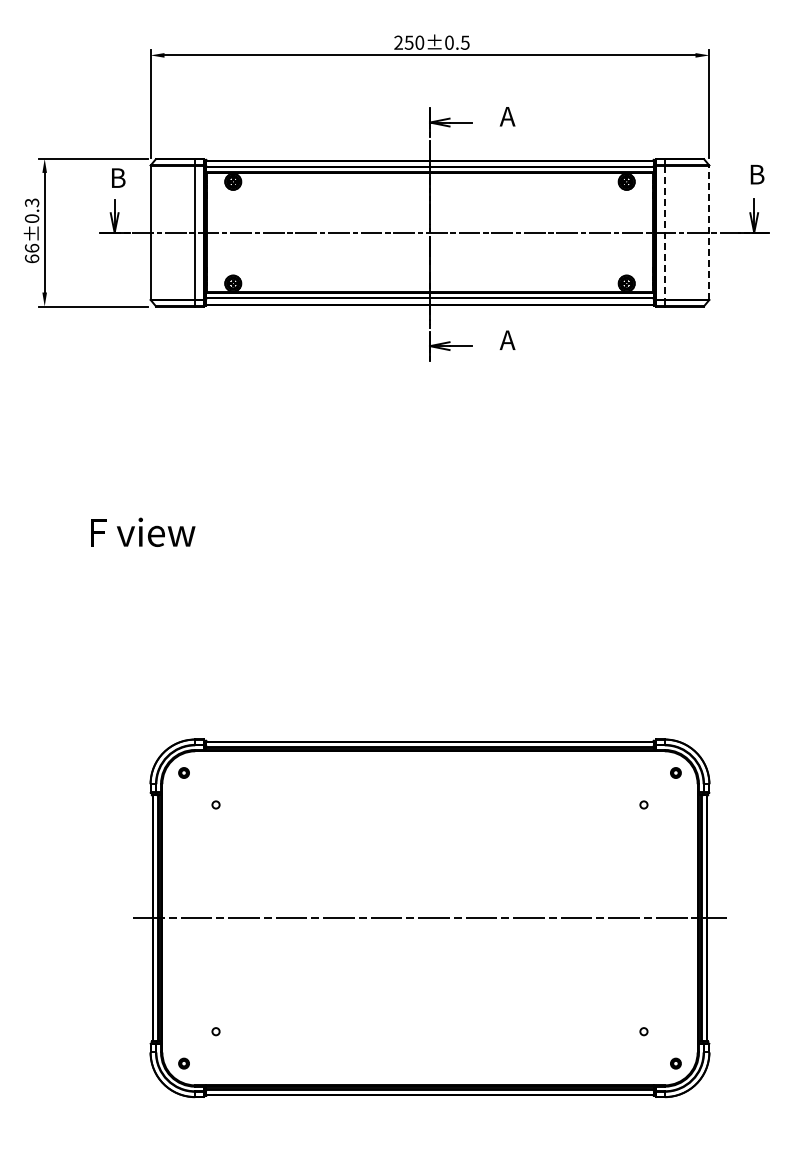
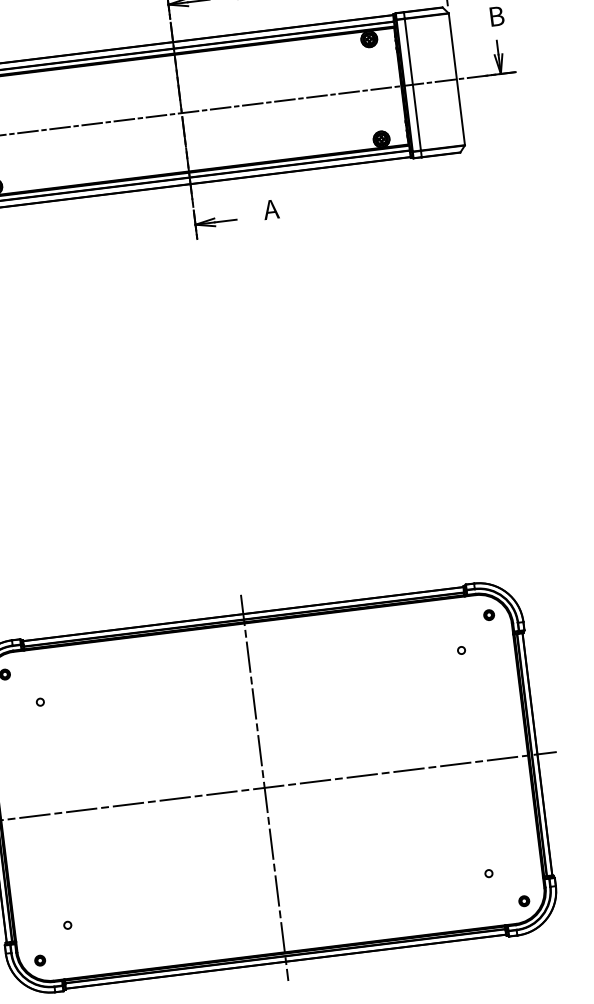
line: (664, 232) -> (412, 84), dashed -> solid
line: (709, 232) -> (456, 79), dashed -> solid
line: (430, 918) -> (265, 788), added

